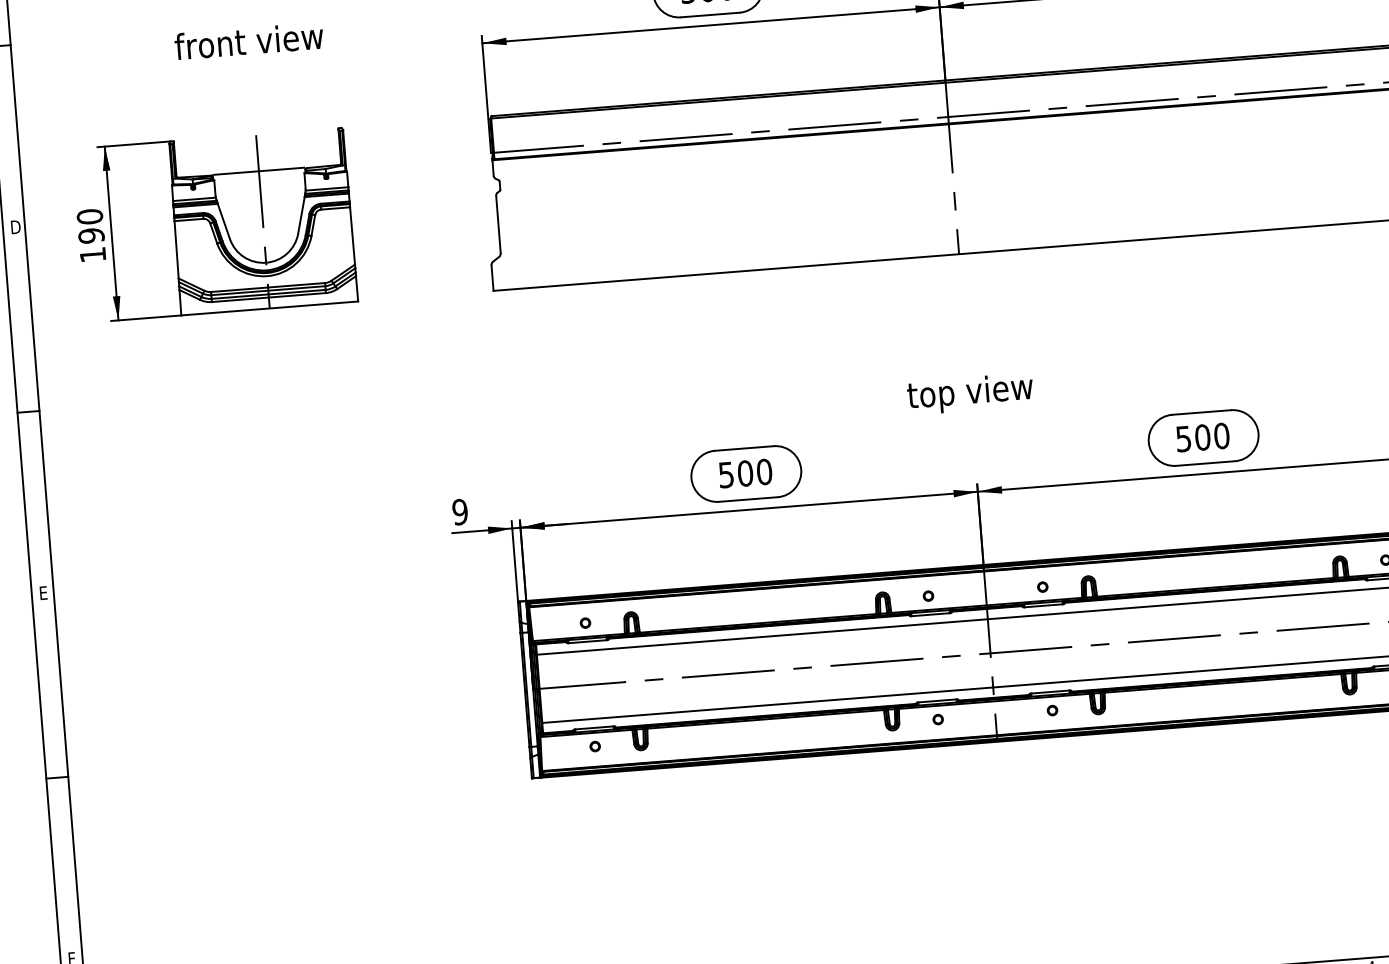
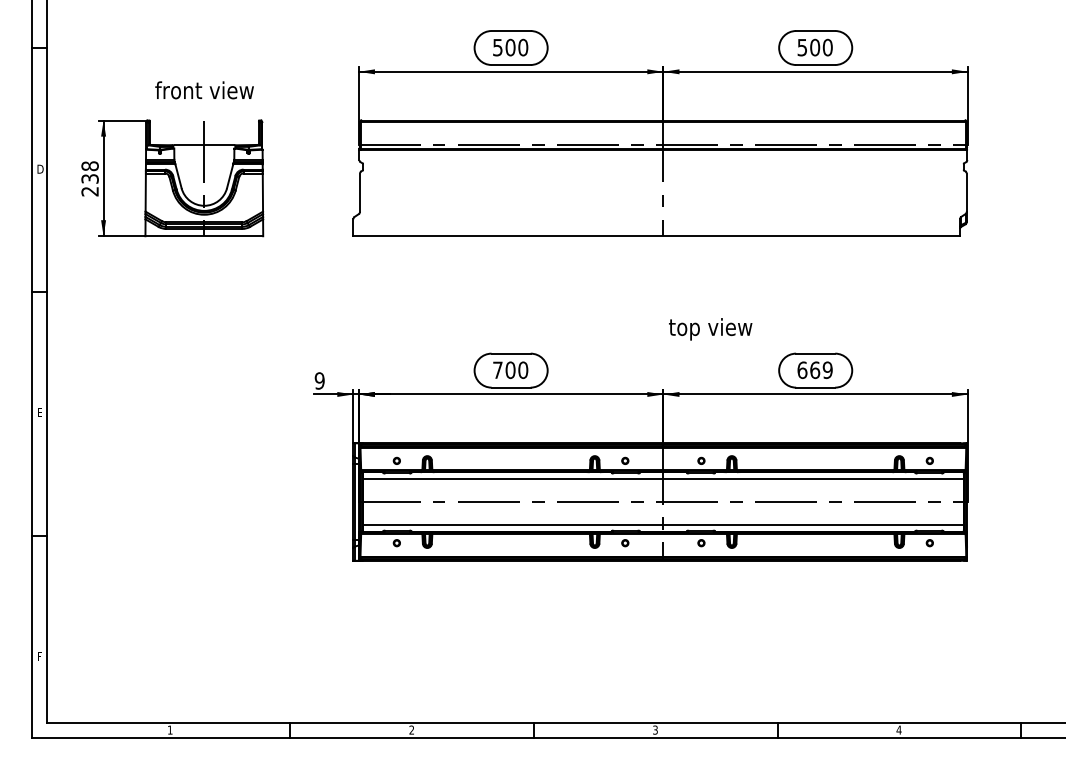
text: (248, 41) -> (204, 90), moved
text: (90, 235) -> (89, 178), 190 -> 238
text: (970, 394) -> (710, 329), moved
text: (1201, 437) -> (814, 370), 500 -> 669
text: (725, 475) -> (497, 370), 500 -> 700

